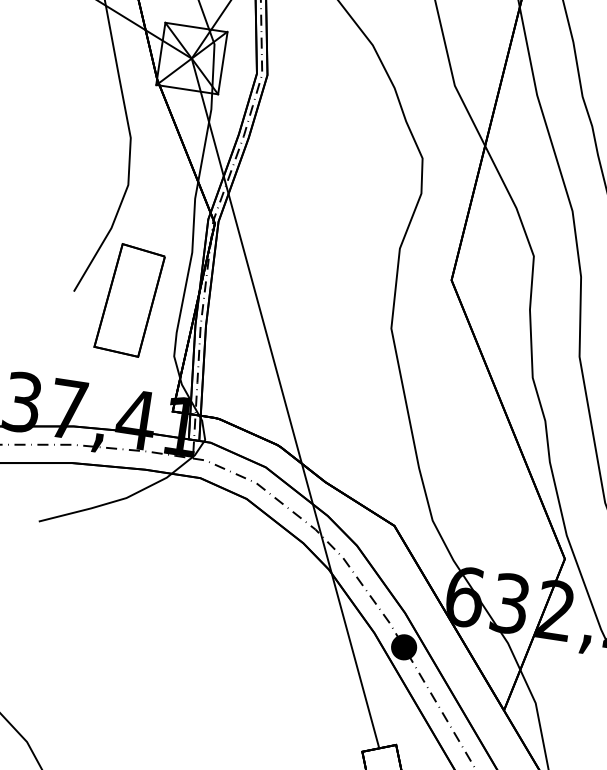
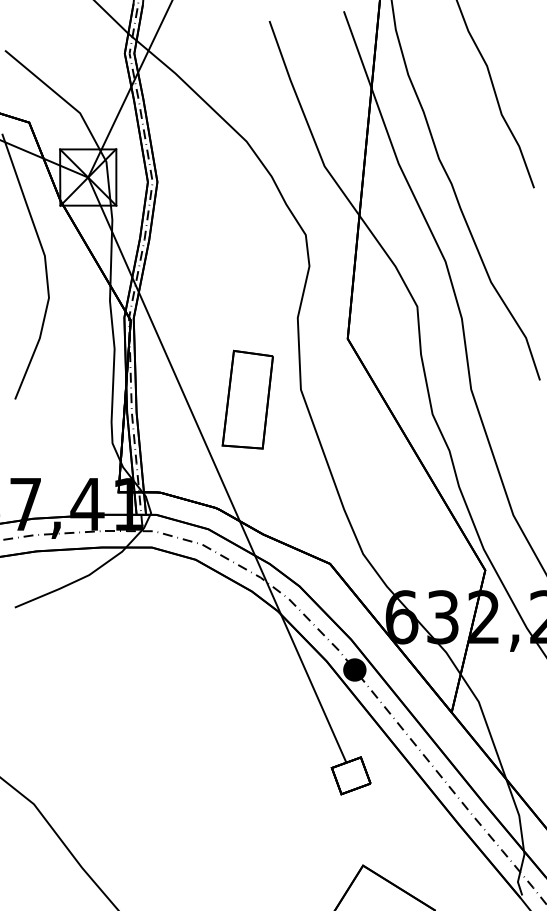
part: (129, 300) -> (247, 399), moved

